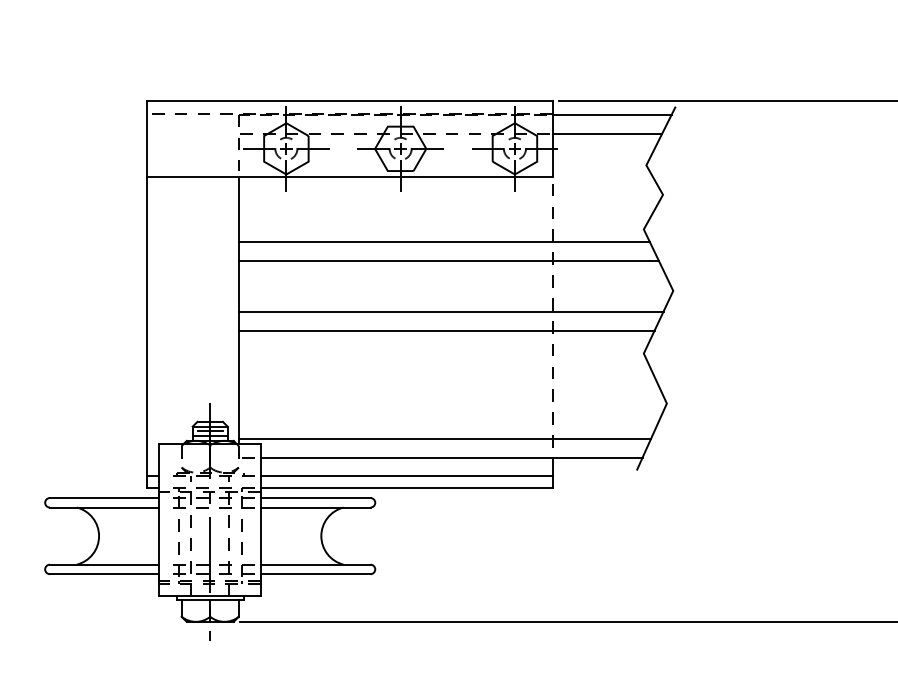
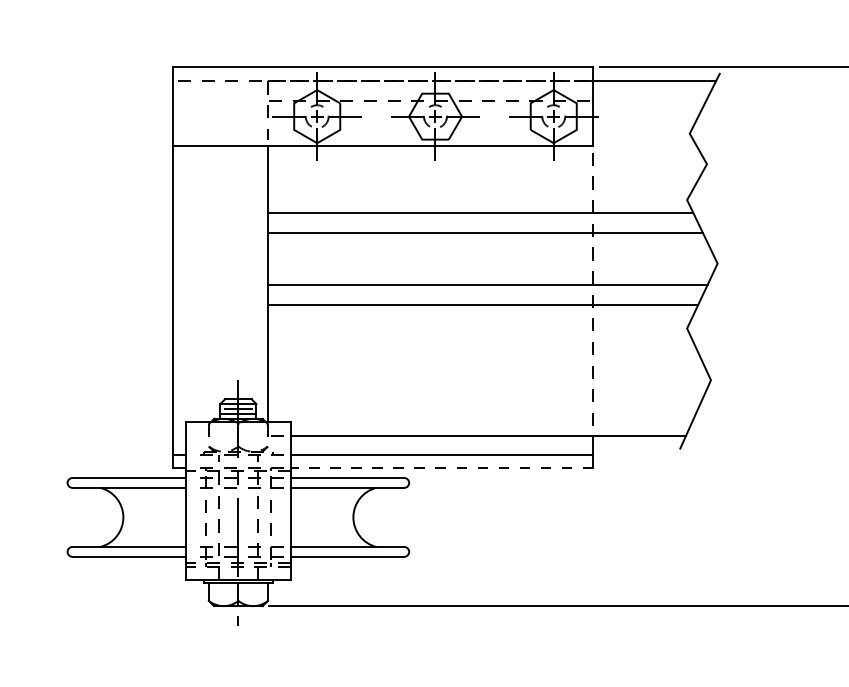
line: (607, 133) -> (649, 100), removed
line: (444, 438) -> (480, 416), removed
line: (406, 488) -> (441, 468), solid -> dashed

